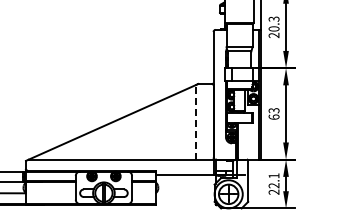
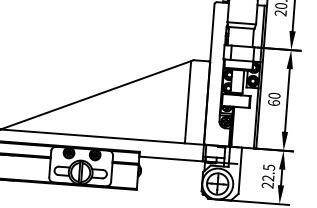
text: (273, 110) -> (273, 95), 63 -> 60
line: (196, 121) -> (188, 101), dashed -> solid
text: (273, 175) -> (268, 167), 22.1 -> 22.5

